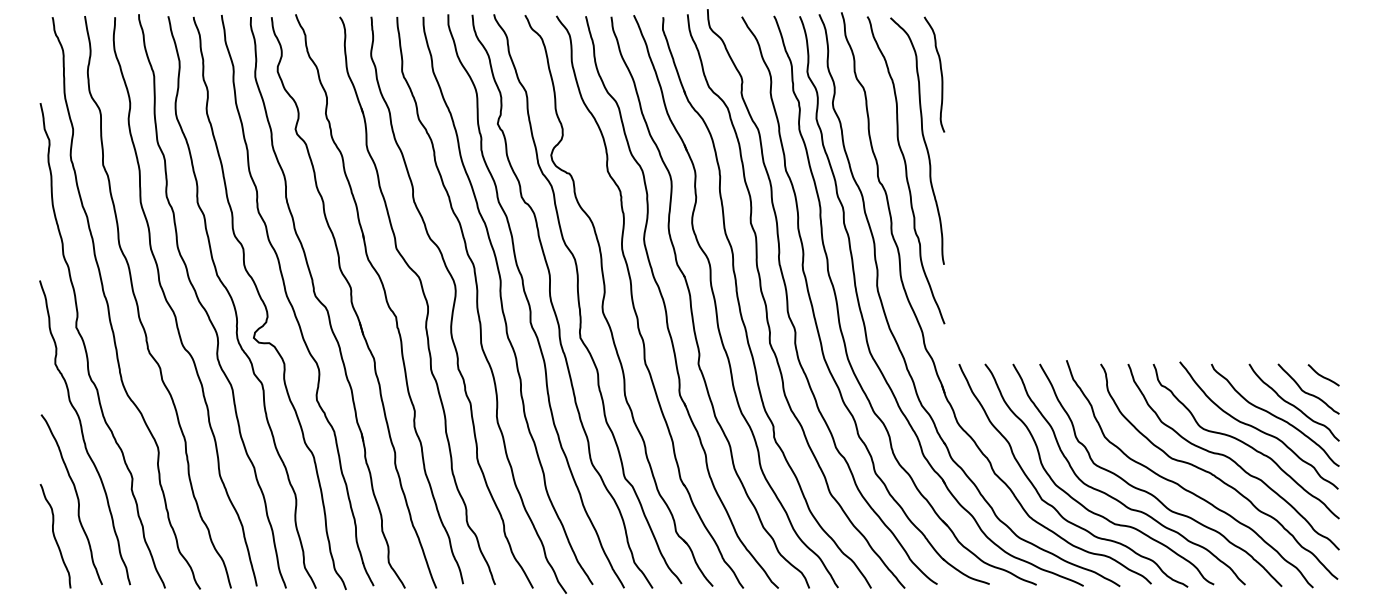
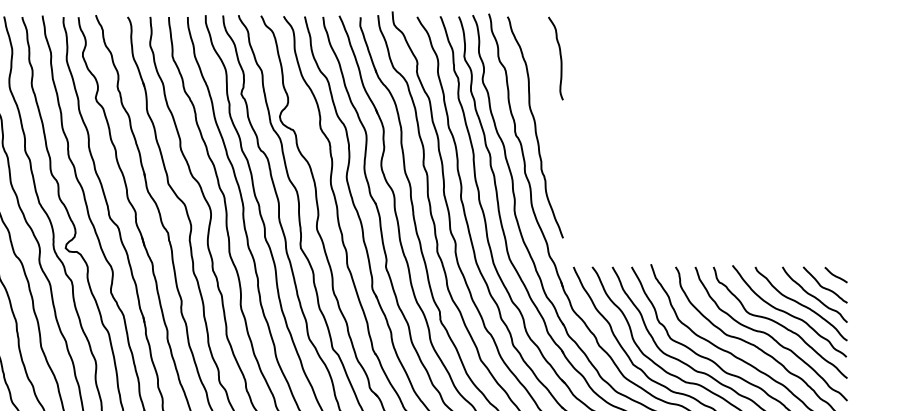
curve: (922, 138) -> (547, 104), removed

